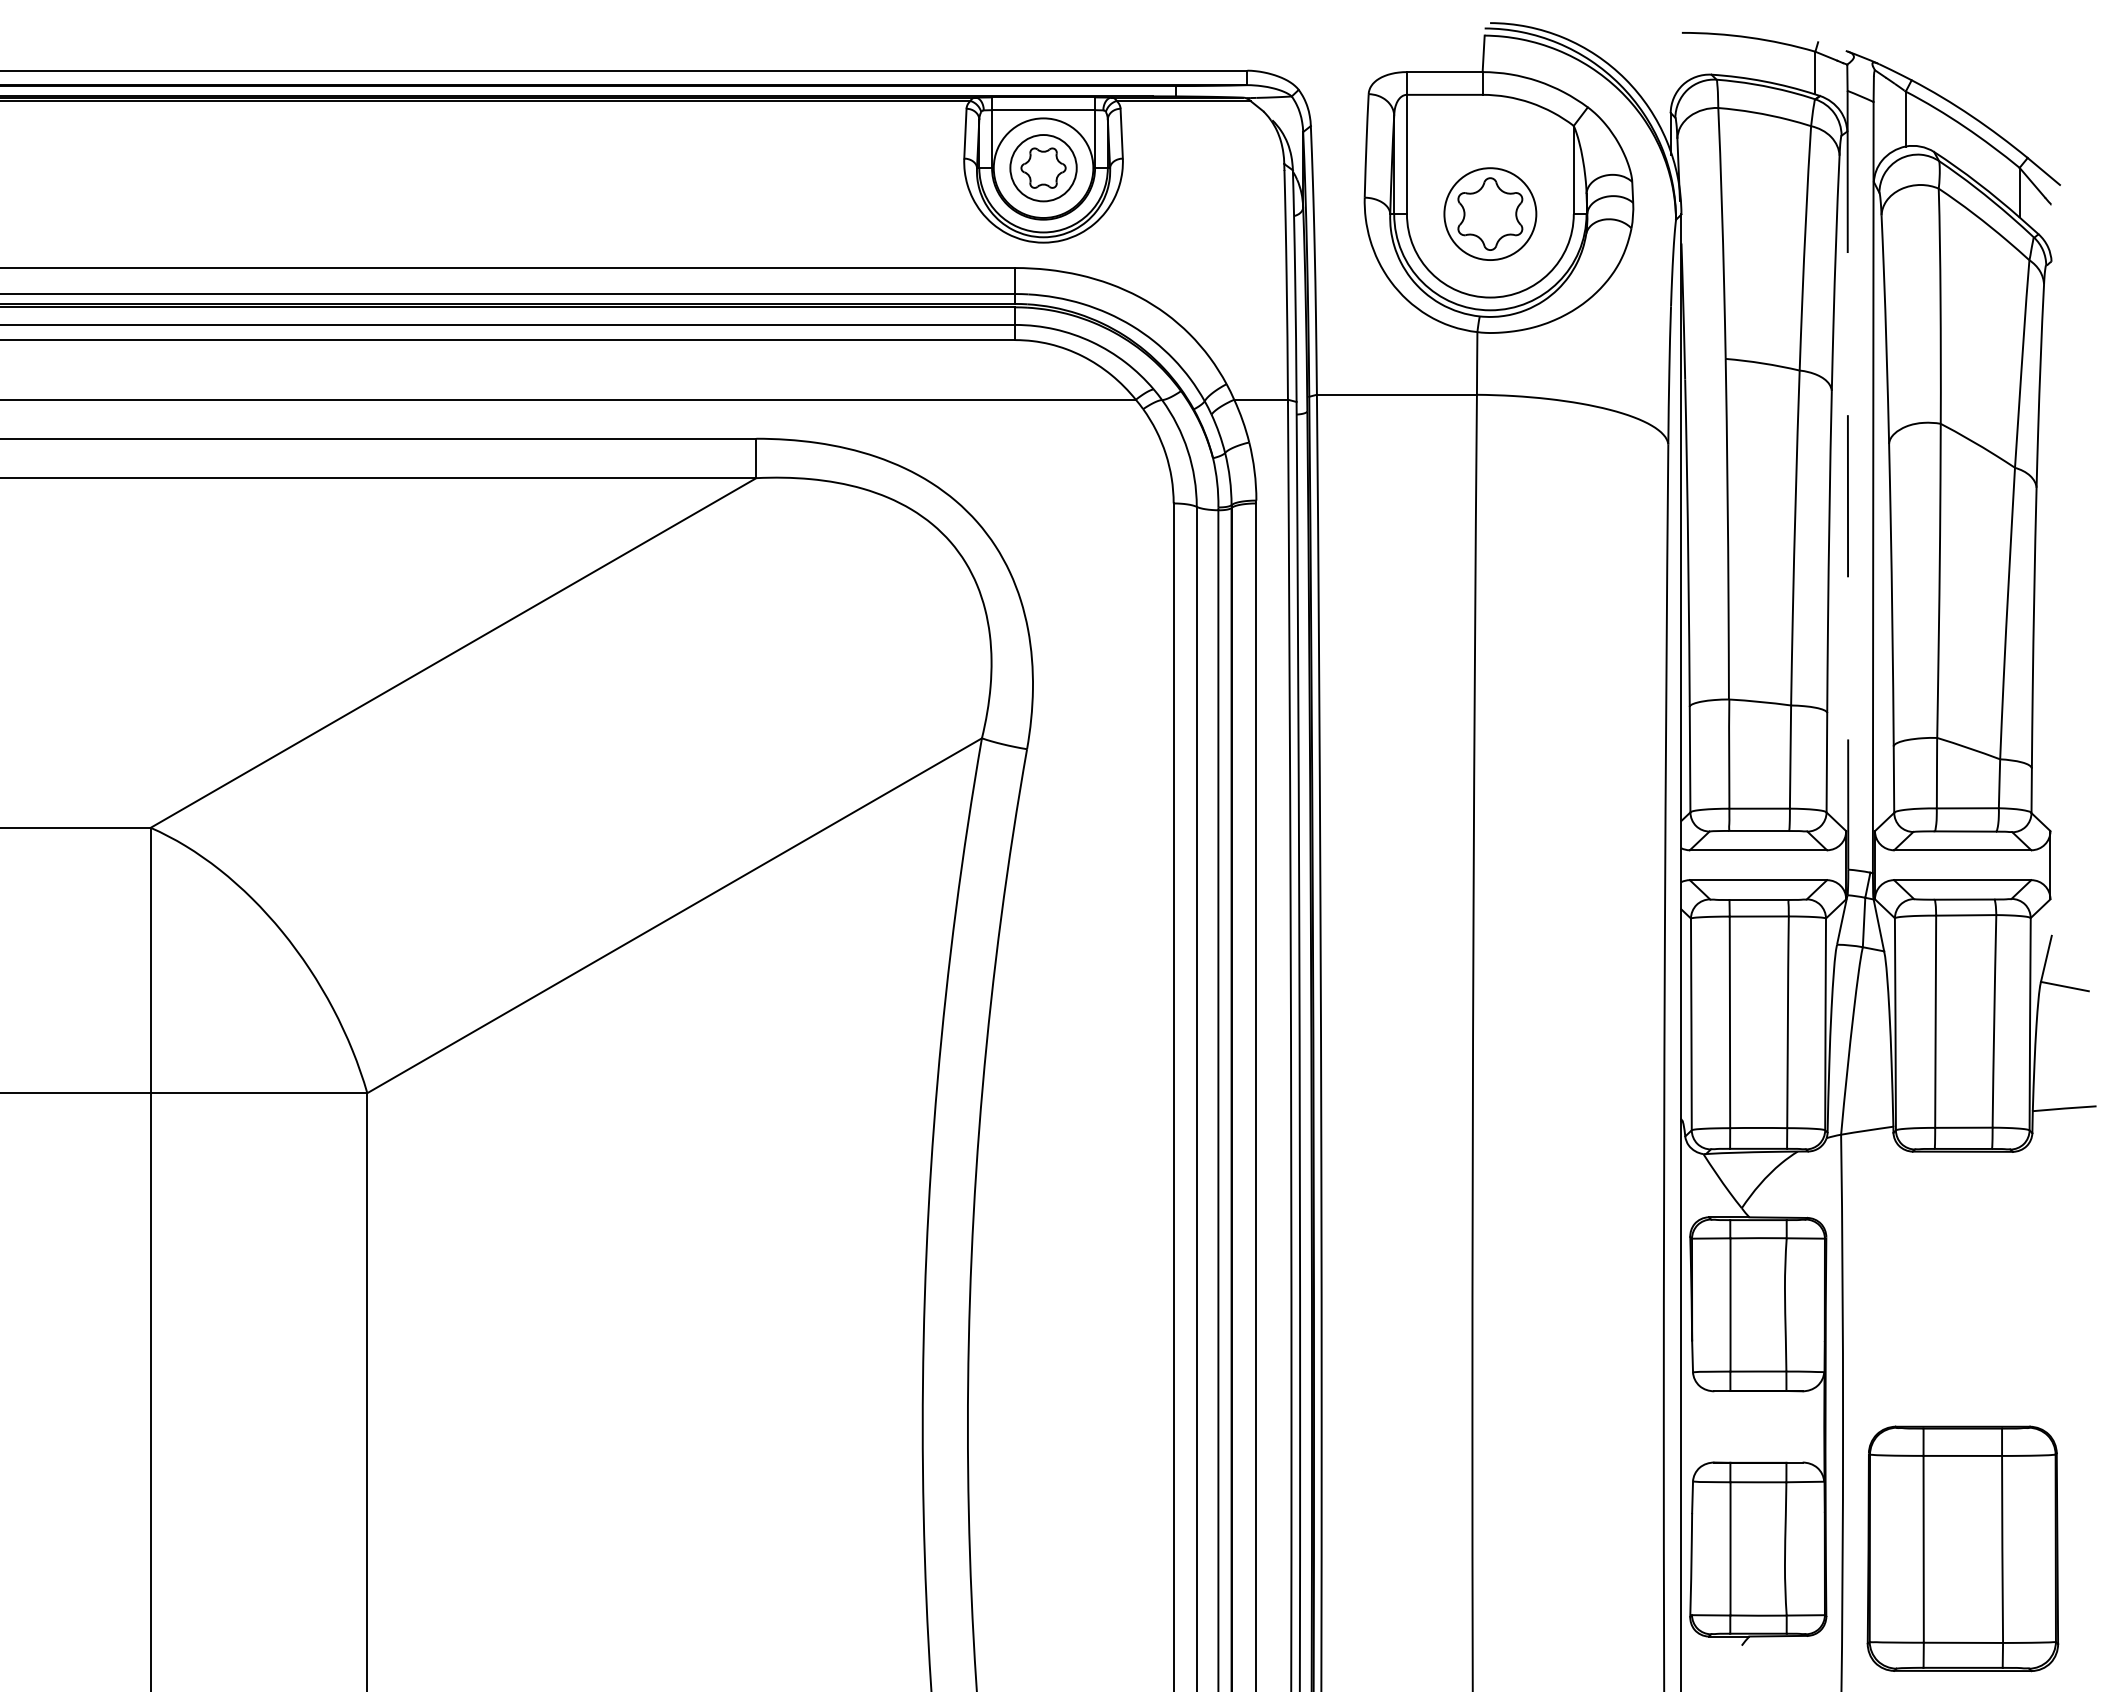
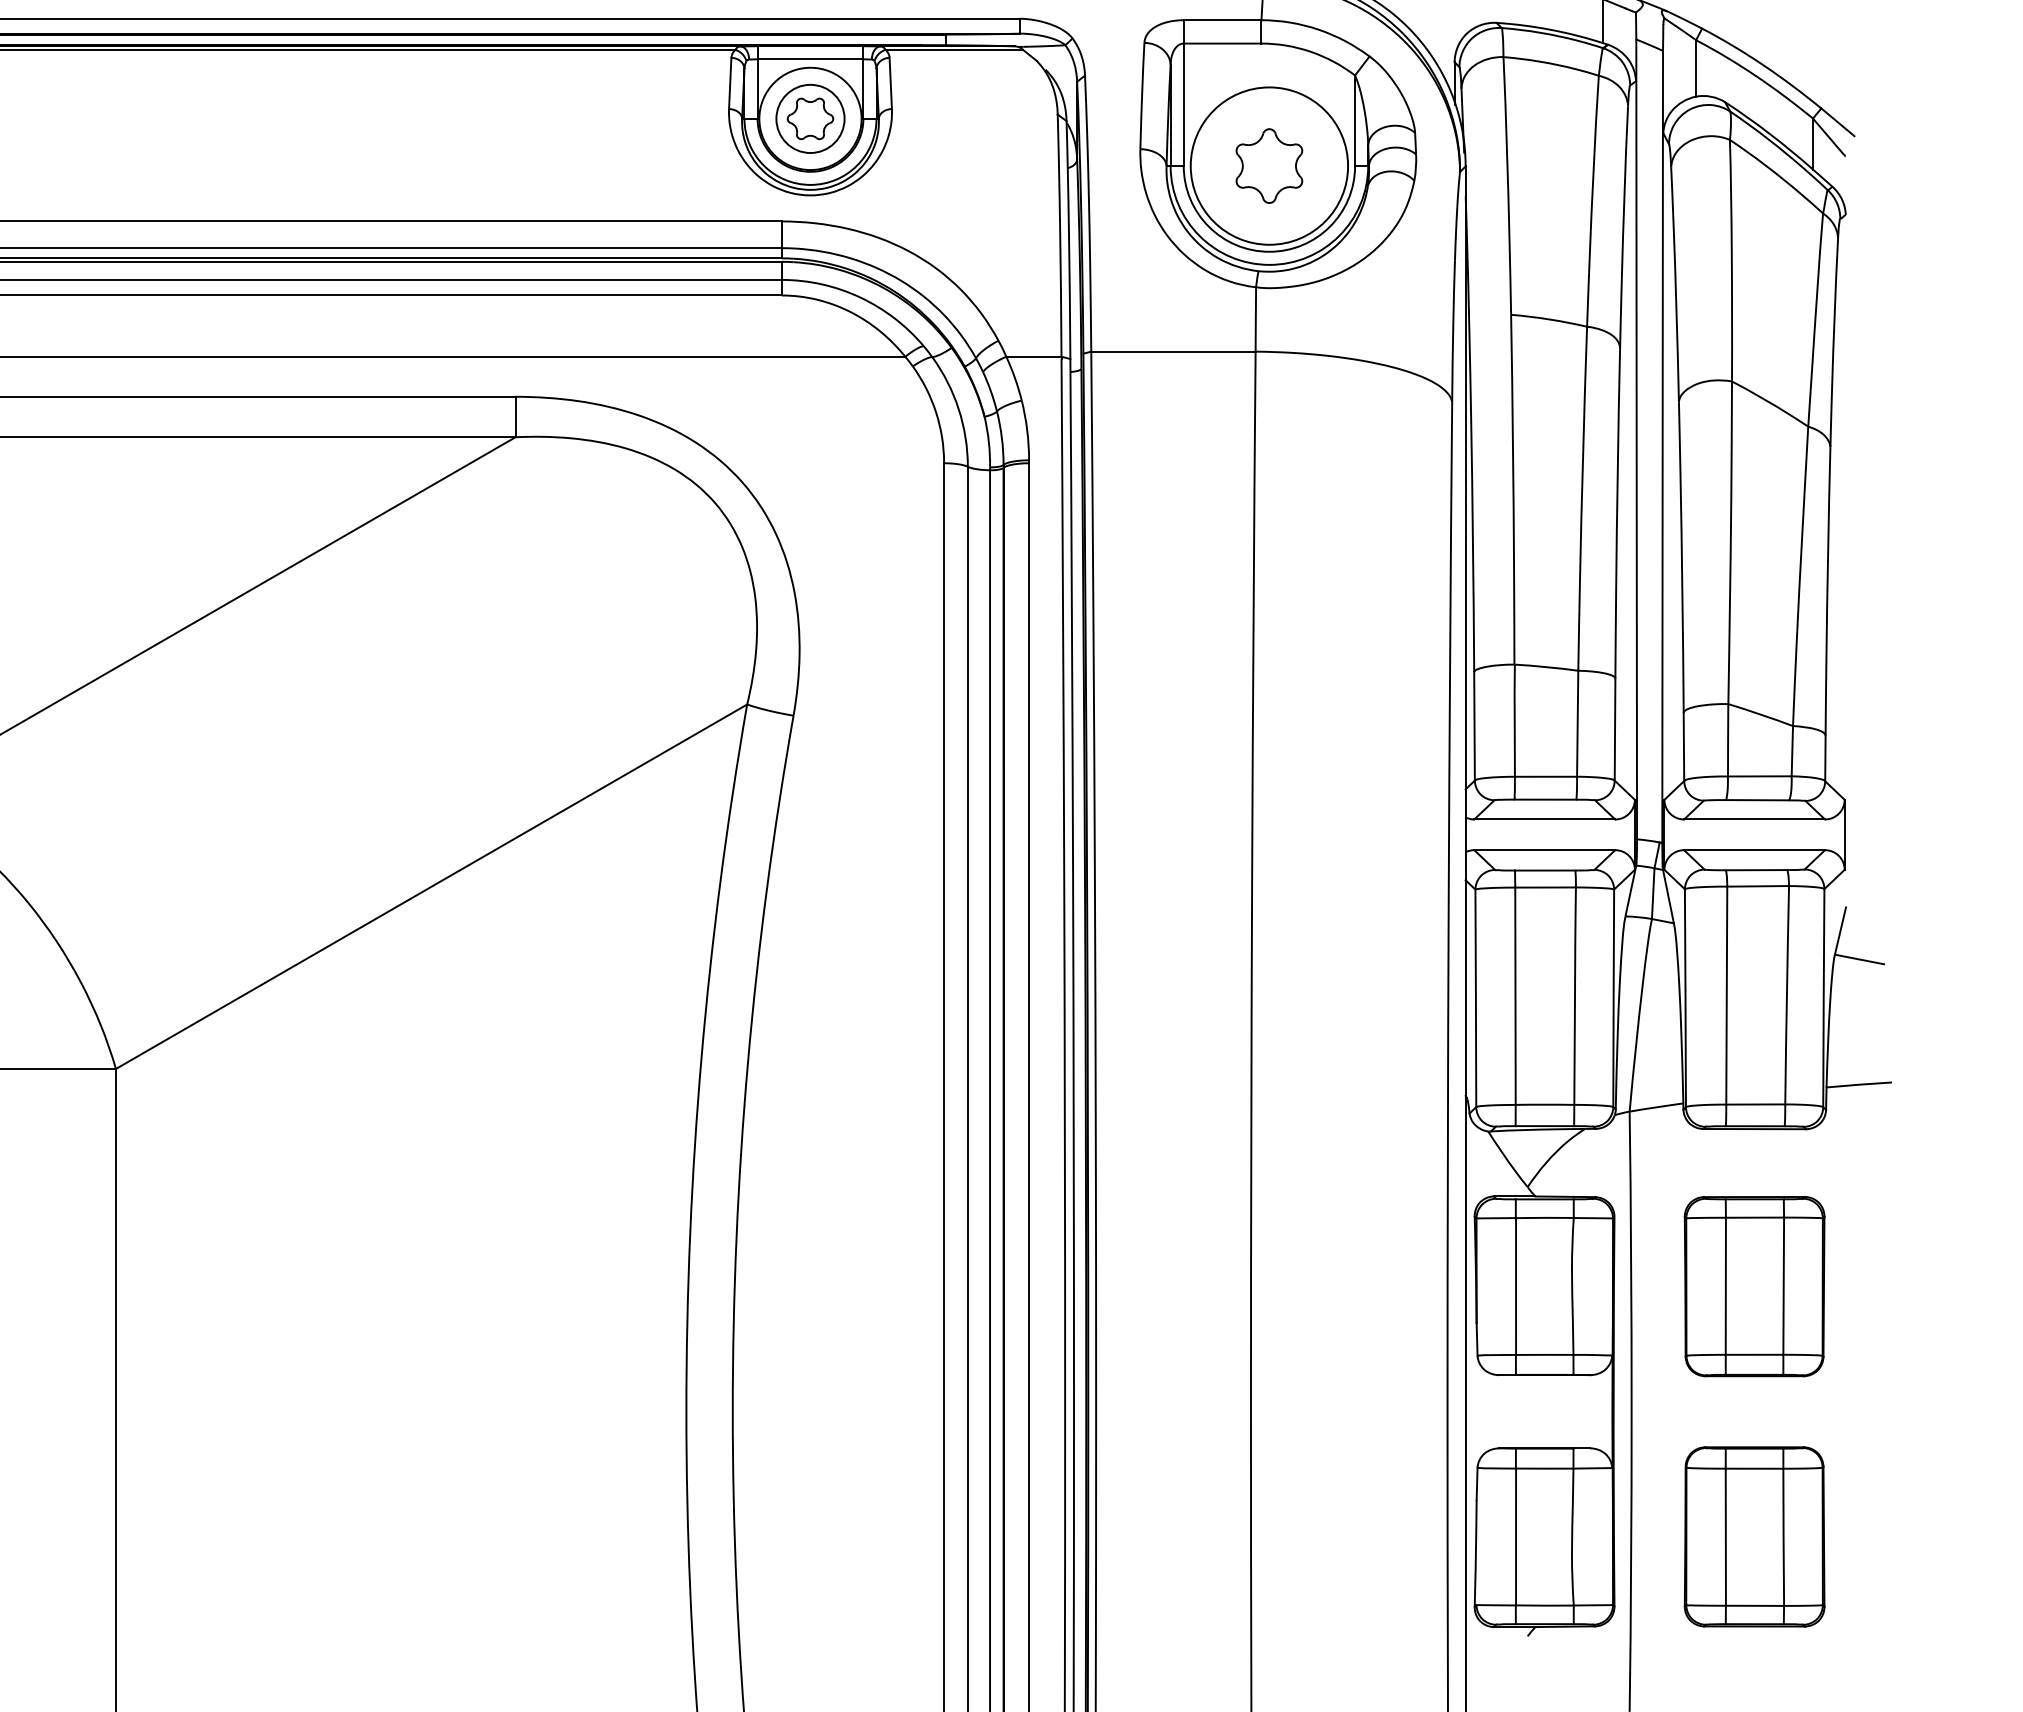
circle: (1489, 213) -> (1268, 165), size x1.67
line: (1847, 480) -> (1636, 439), dashed -> solid
part: (1962, 1304) -> (1754, 1286), added
part: (1962, 1548) -> (1754, 1536), size x0.71

